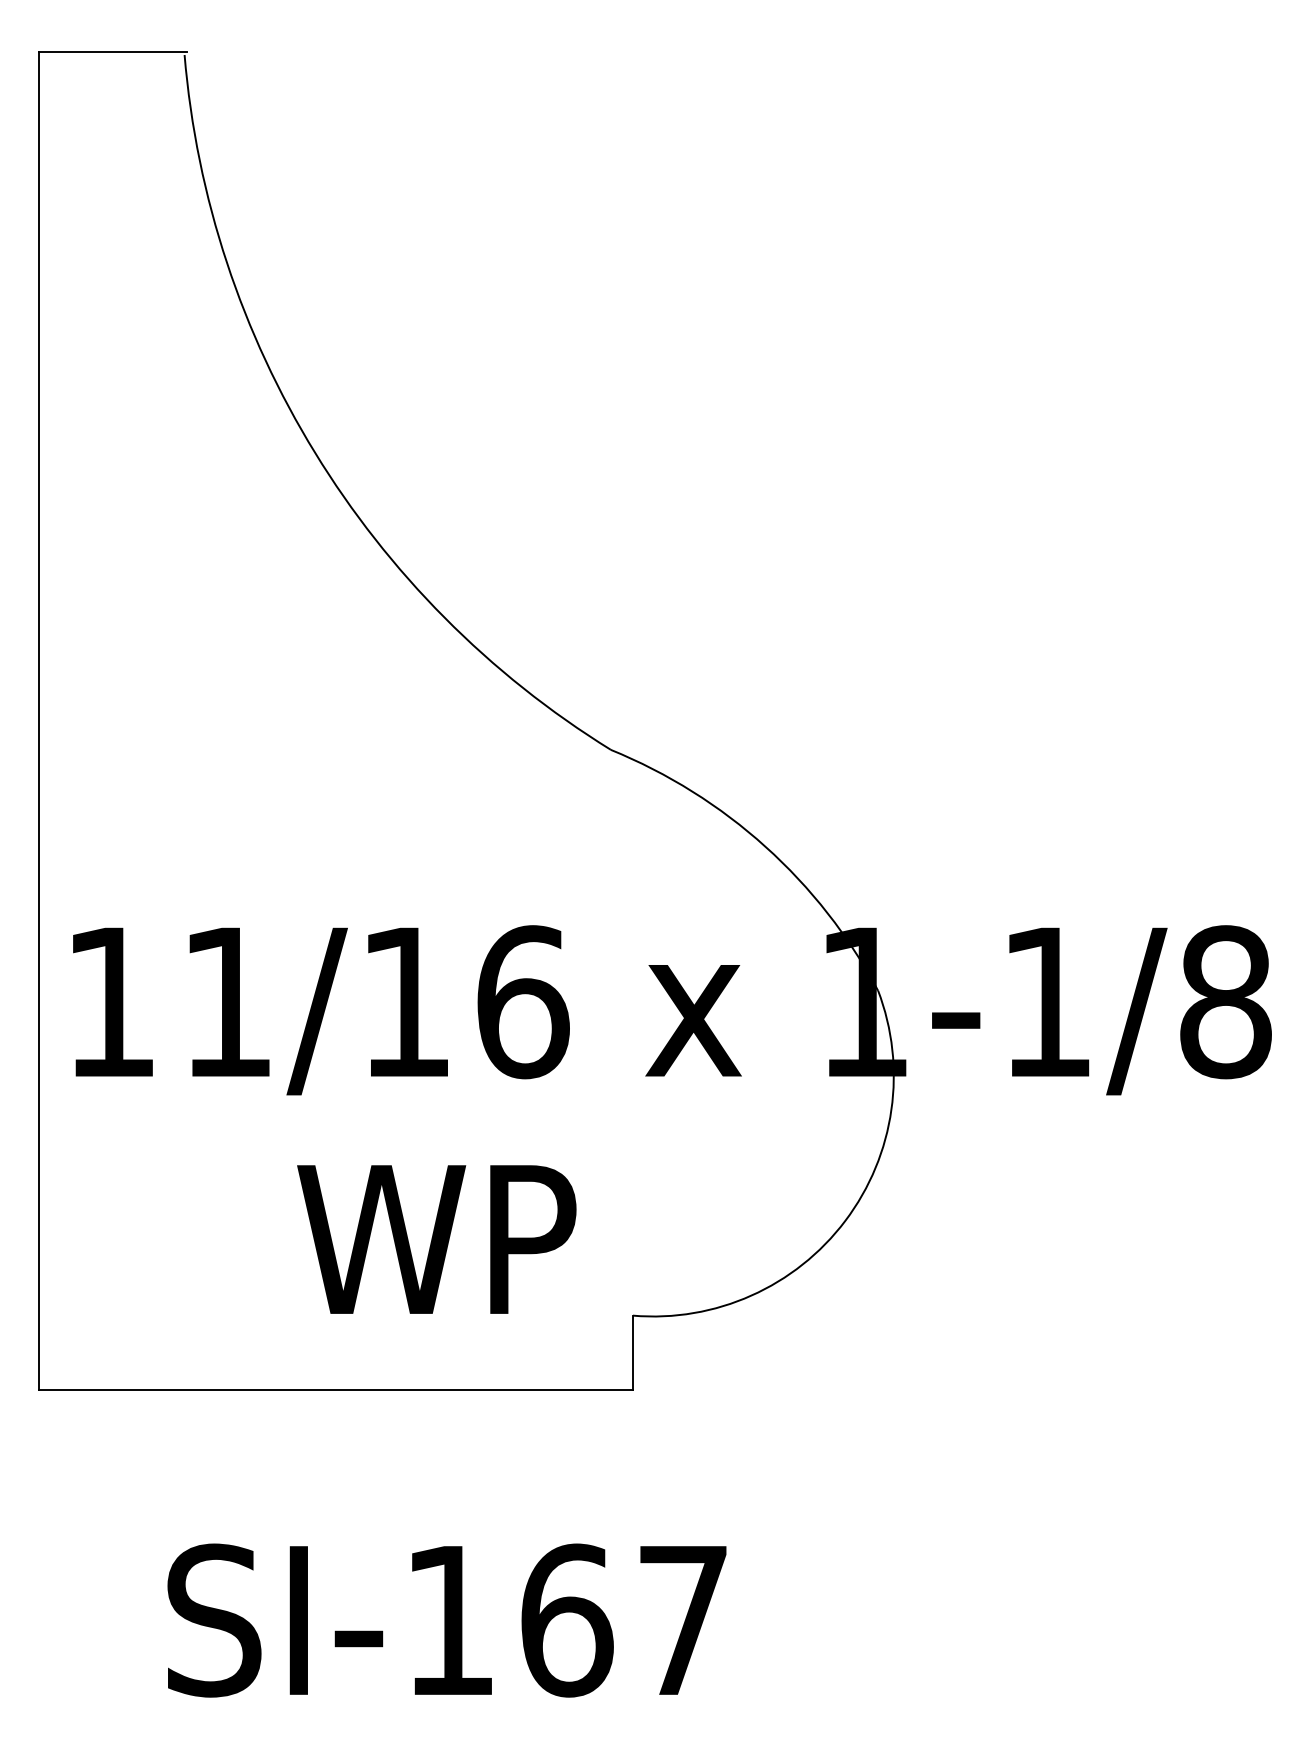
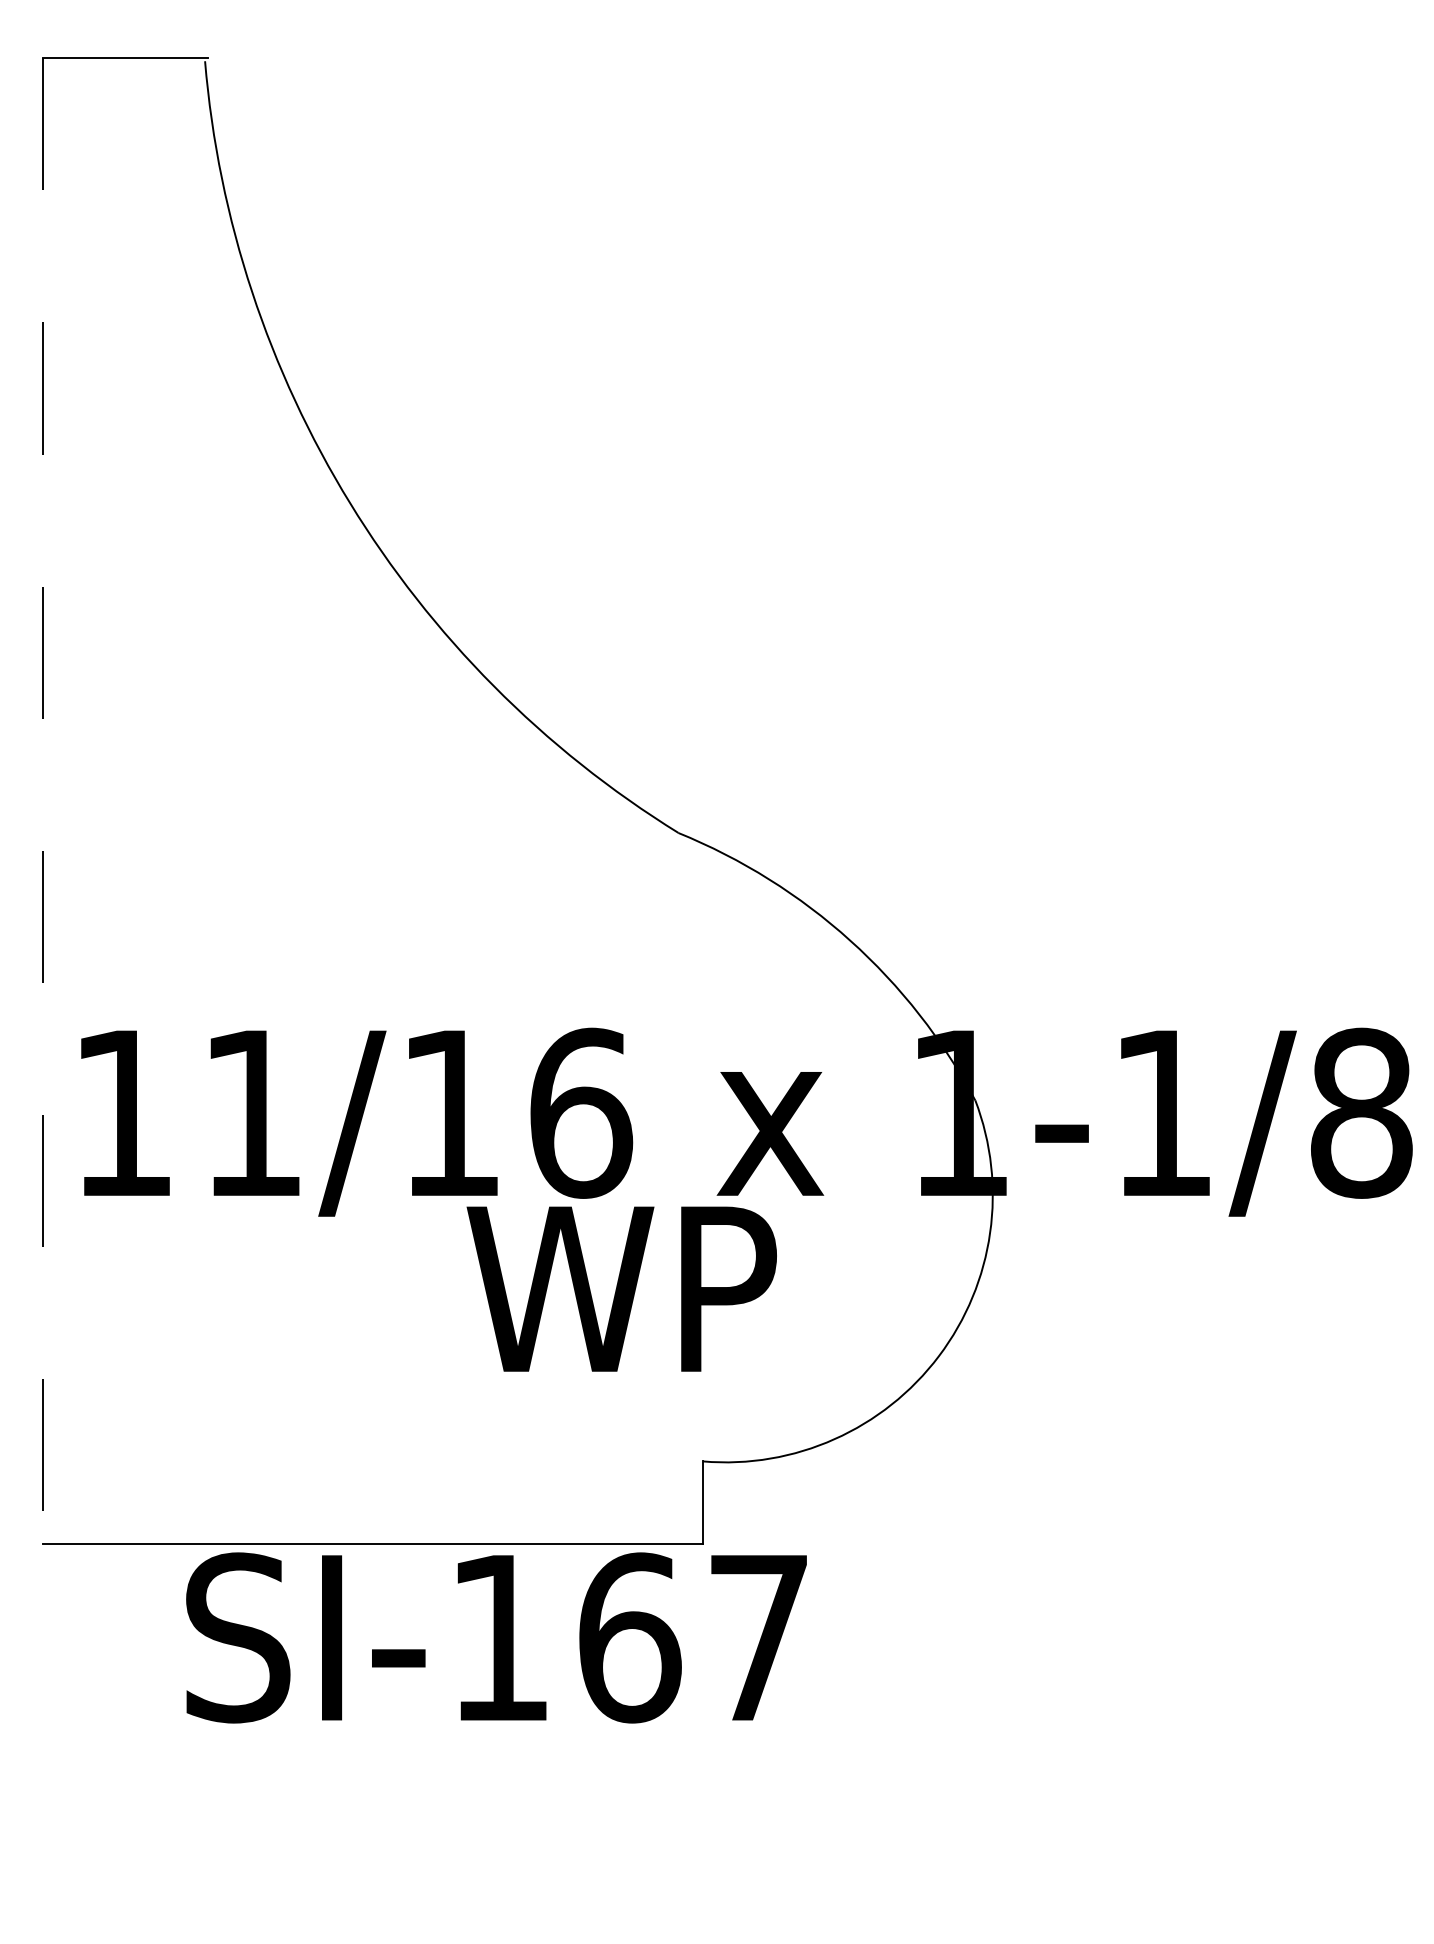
line: (38, 721) -> (42, 801), solid -> dashed
text: (436, 1239) -> (621, 1289), moved
text: (446, 1620) -> (495, 1637), moved

